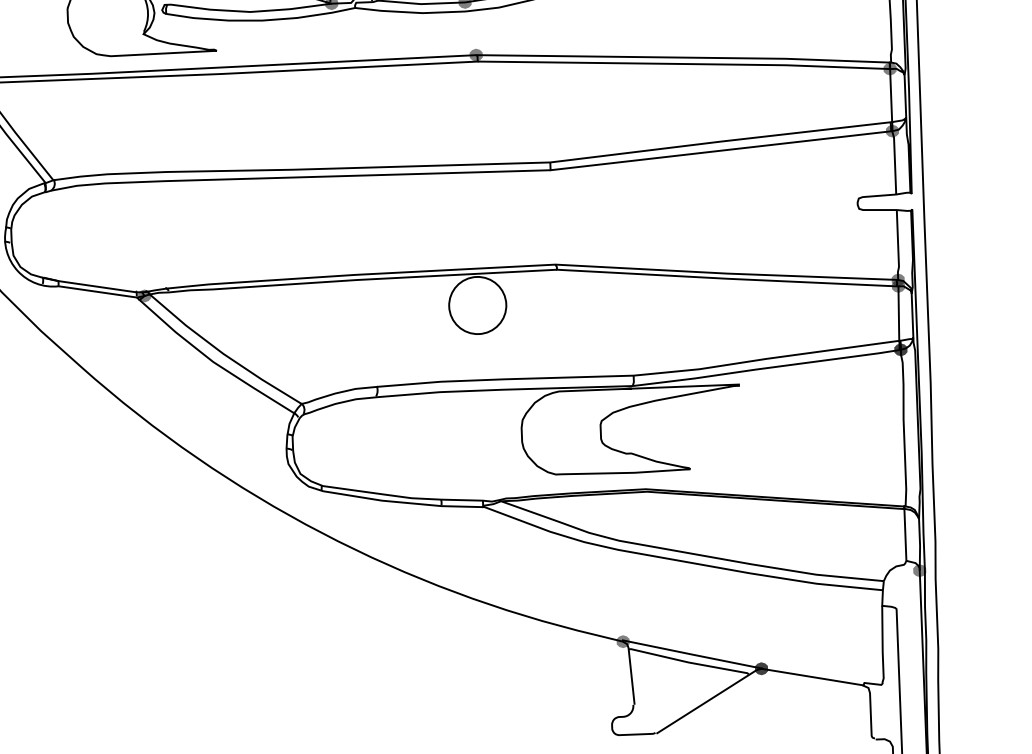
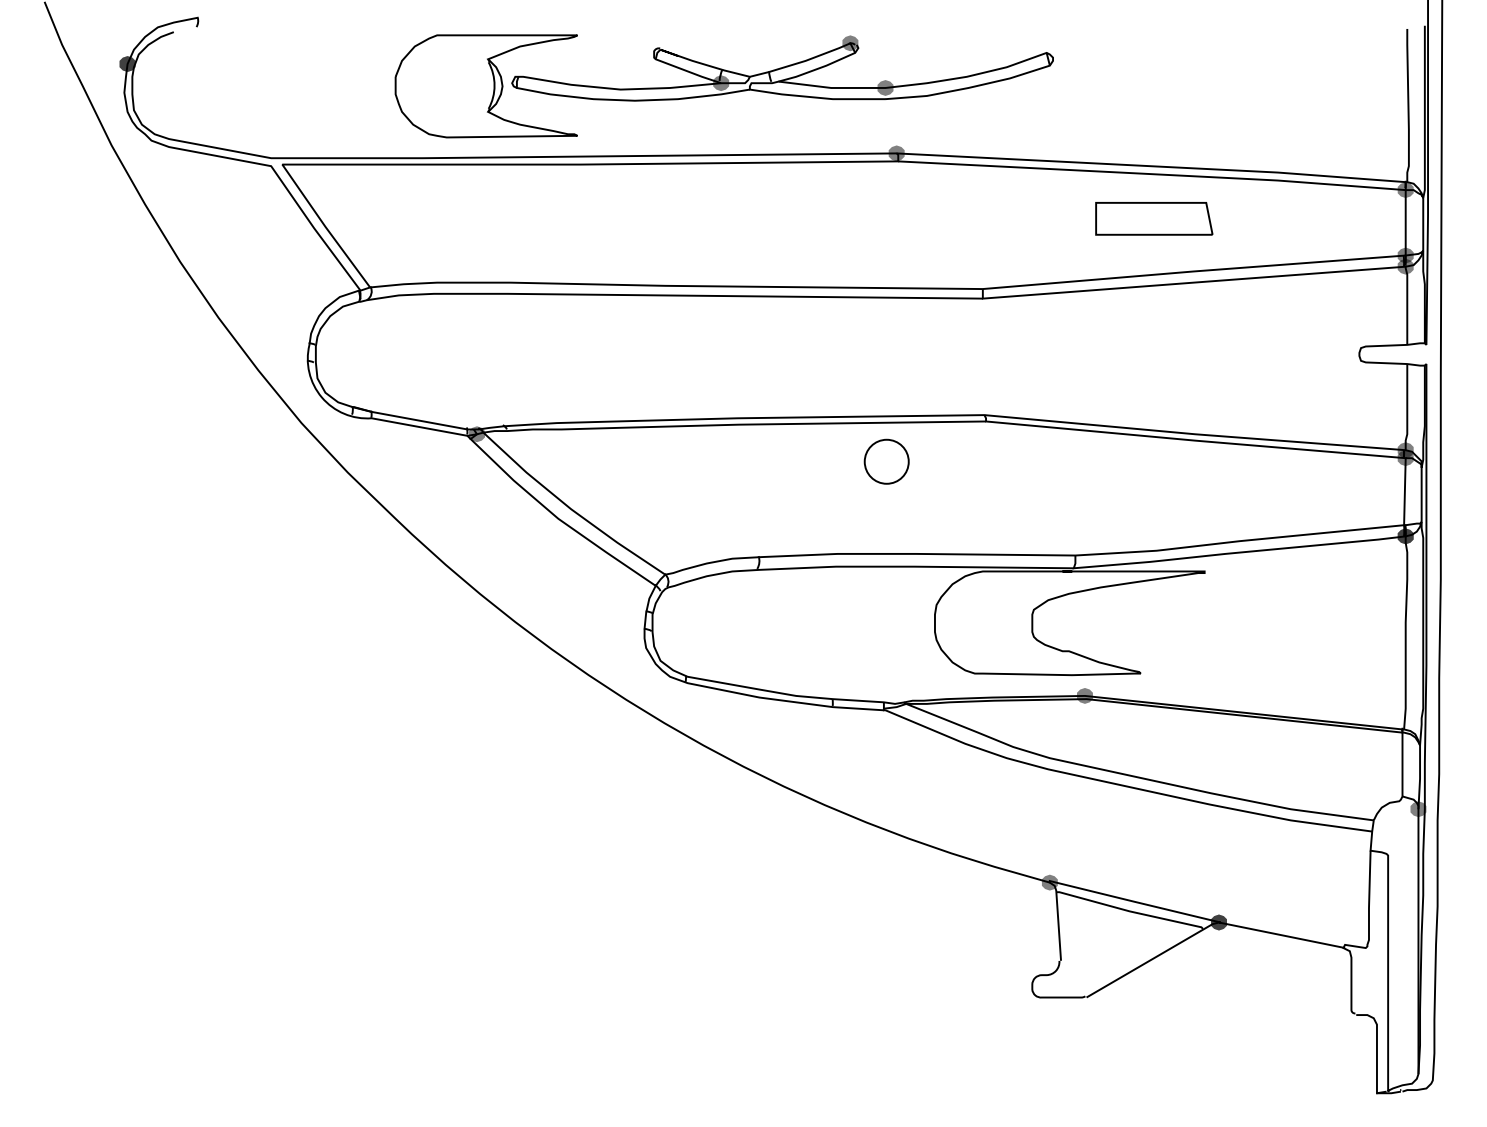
part: (687, 99) -> (1154, 218), added
fill: (891, 122) -> (1405, 255), added
circle: (477, 305) -> (886, 461), size x0.62
fill: (645, 488) -> (1084, 695), added

